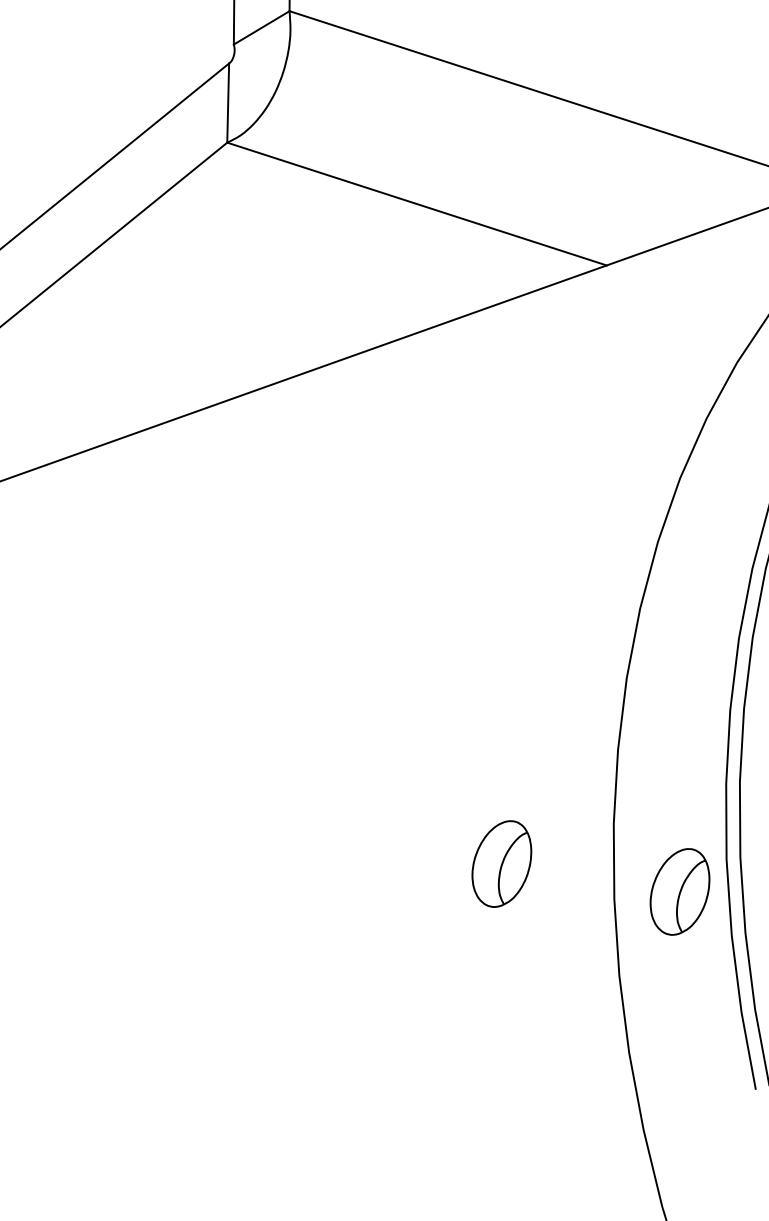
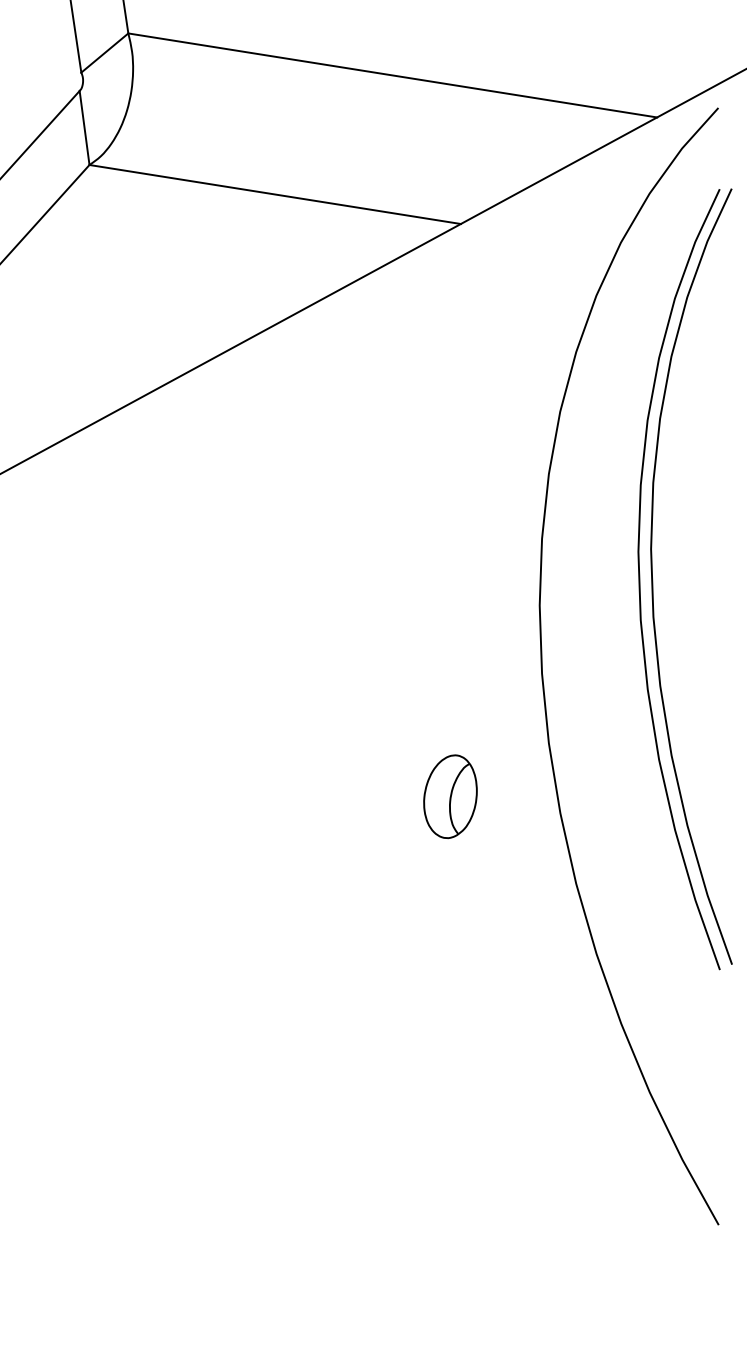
part: (680, 891) -> (620, 796), removed

